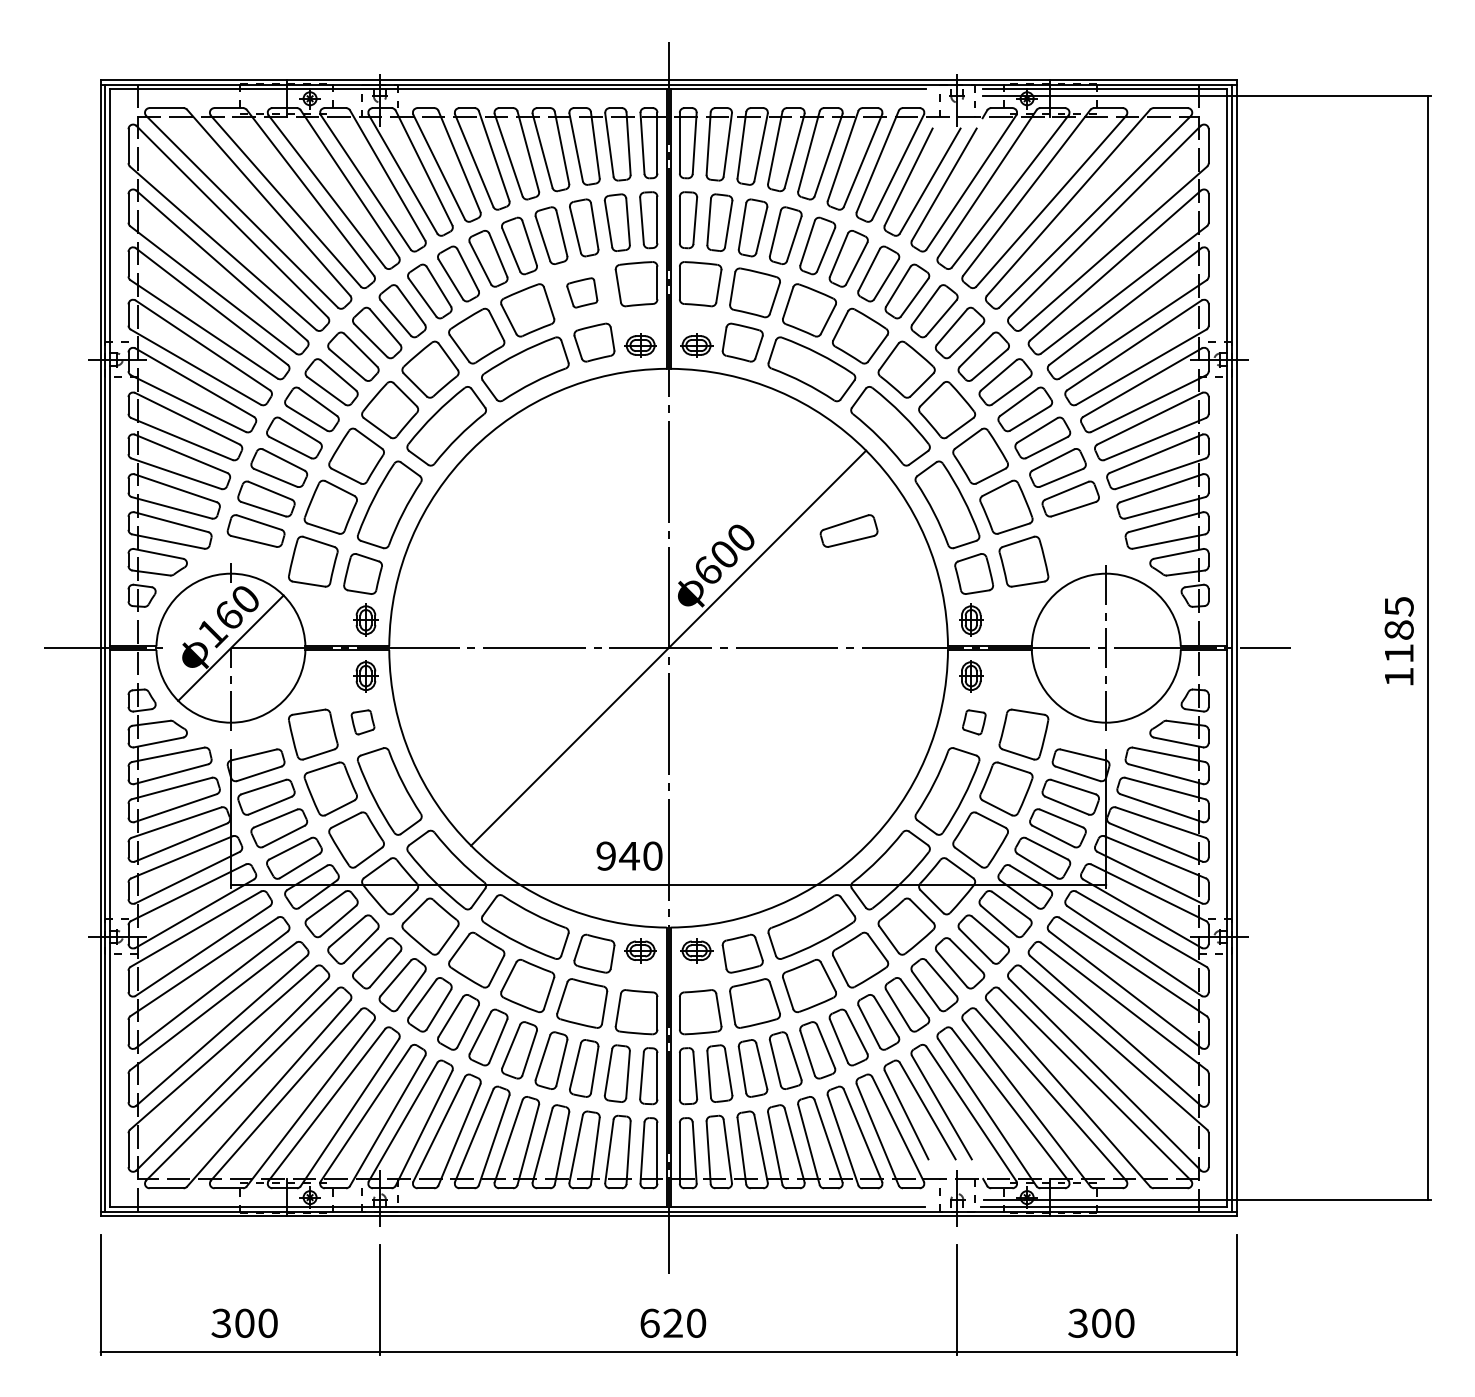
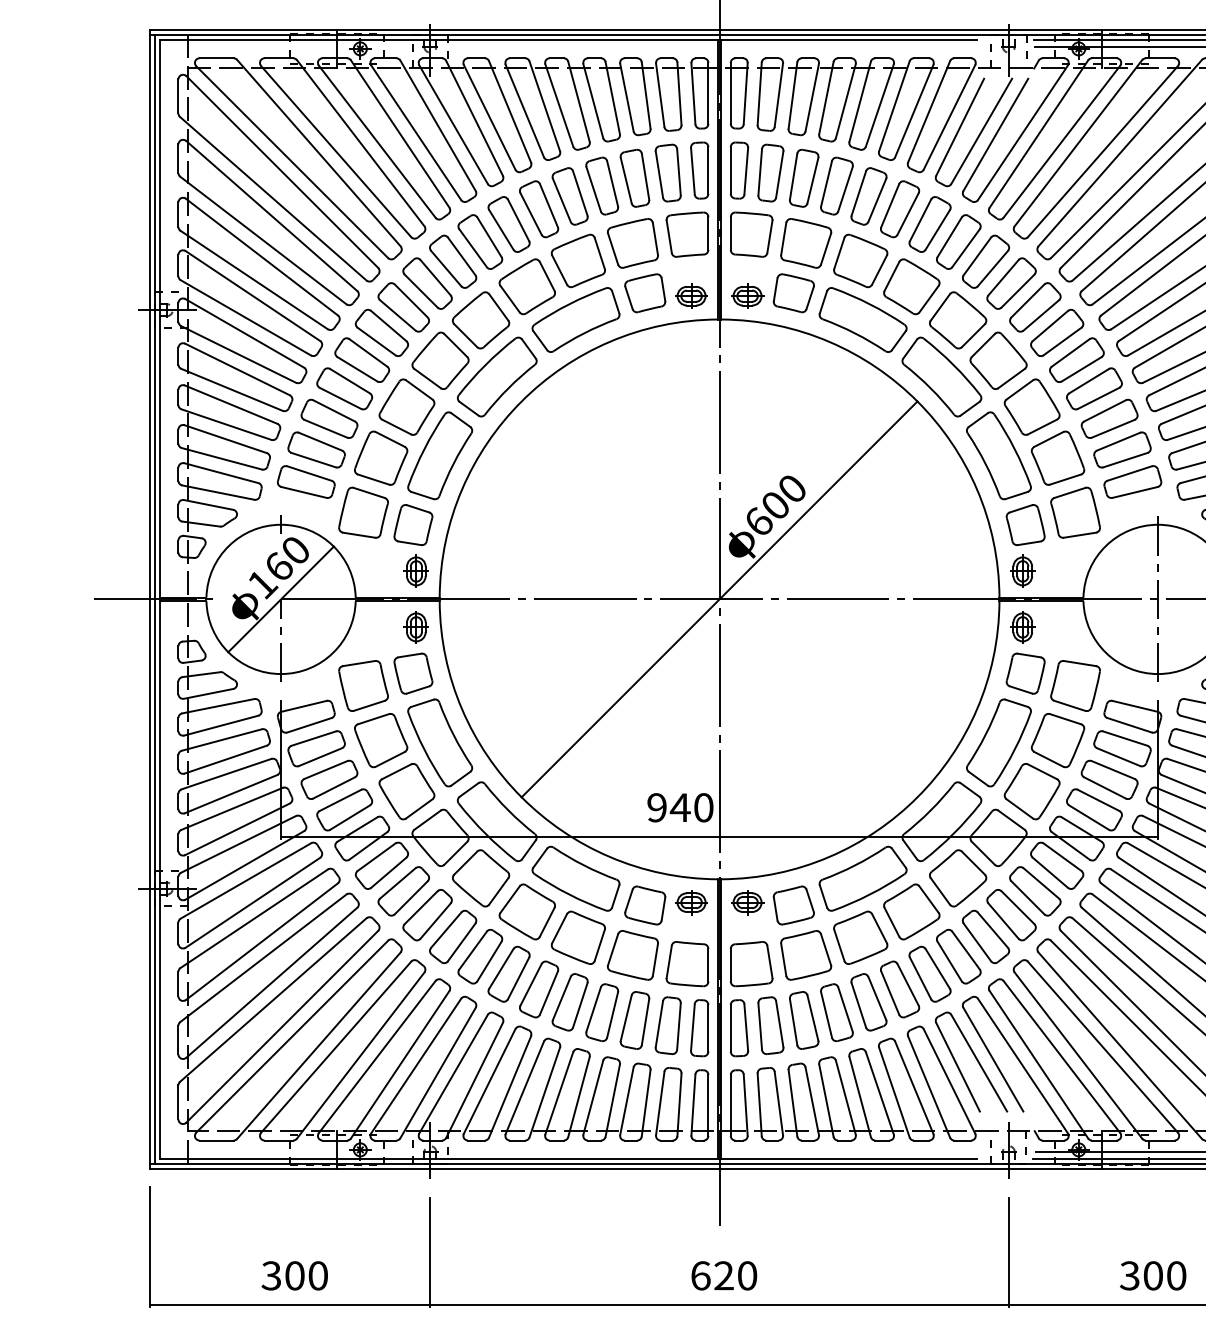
part: (582, 292) -> (633, 243), size x1.67
part: (848, 530) -> (1132, 481), moved
part: (362, 722) -> (412, 673), size x1.67
part: (974, 722) -> (1026, 673), size x1.67

